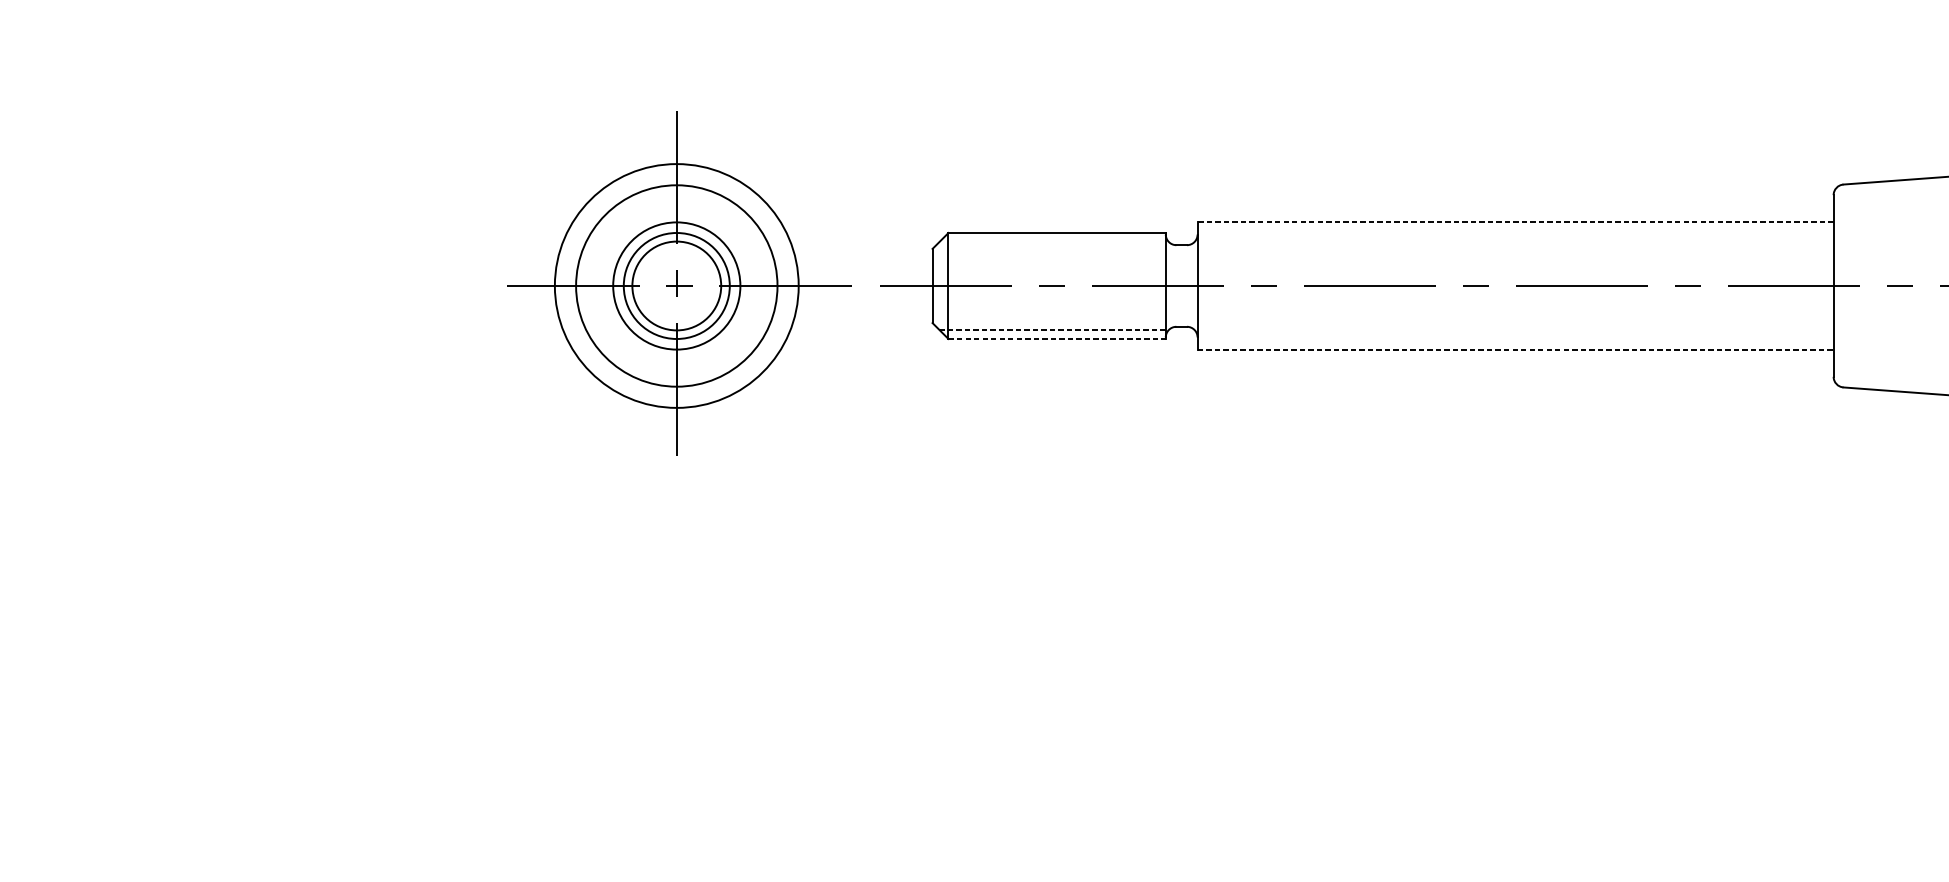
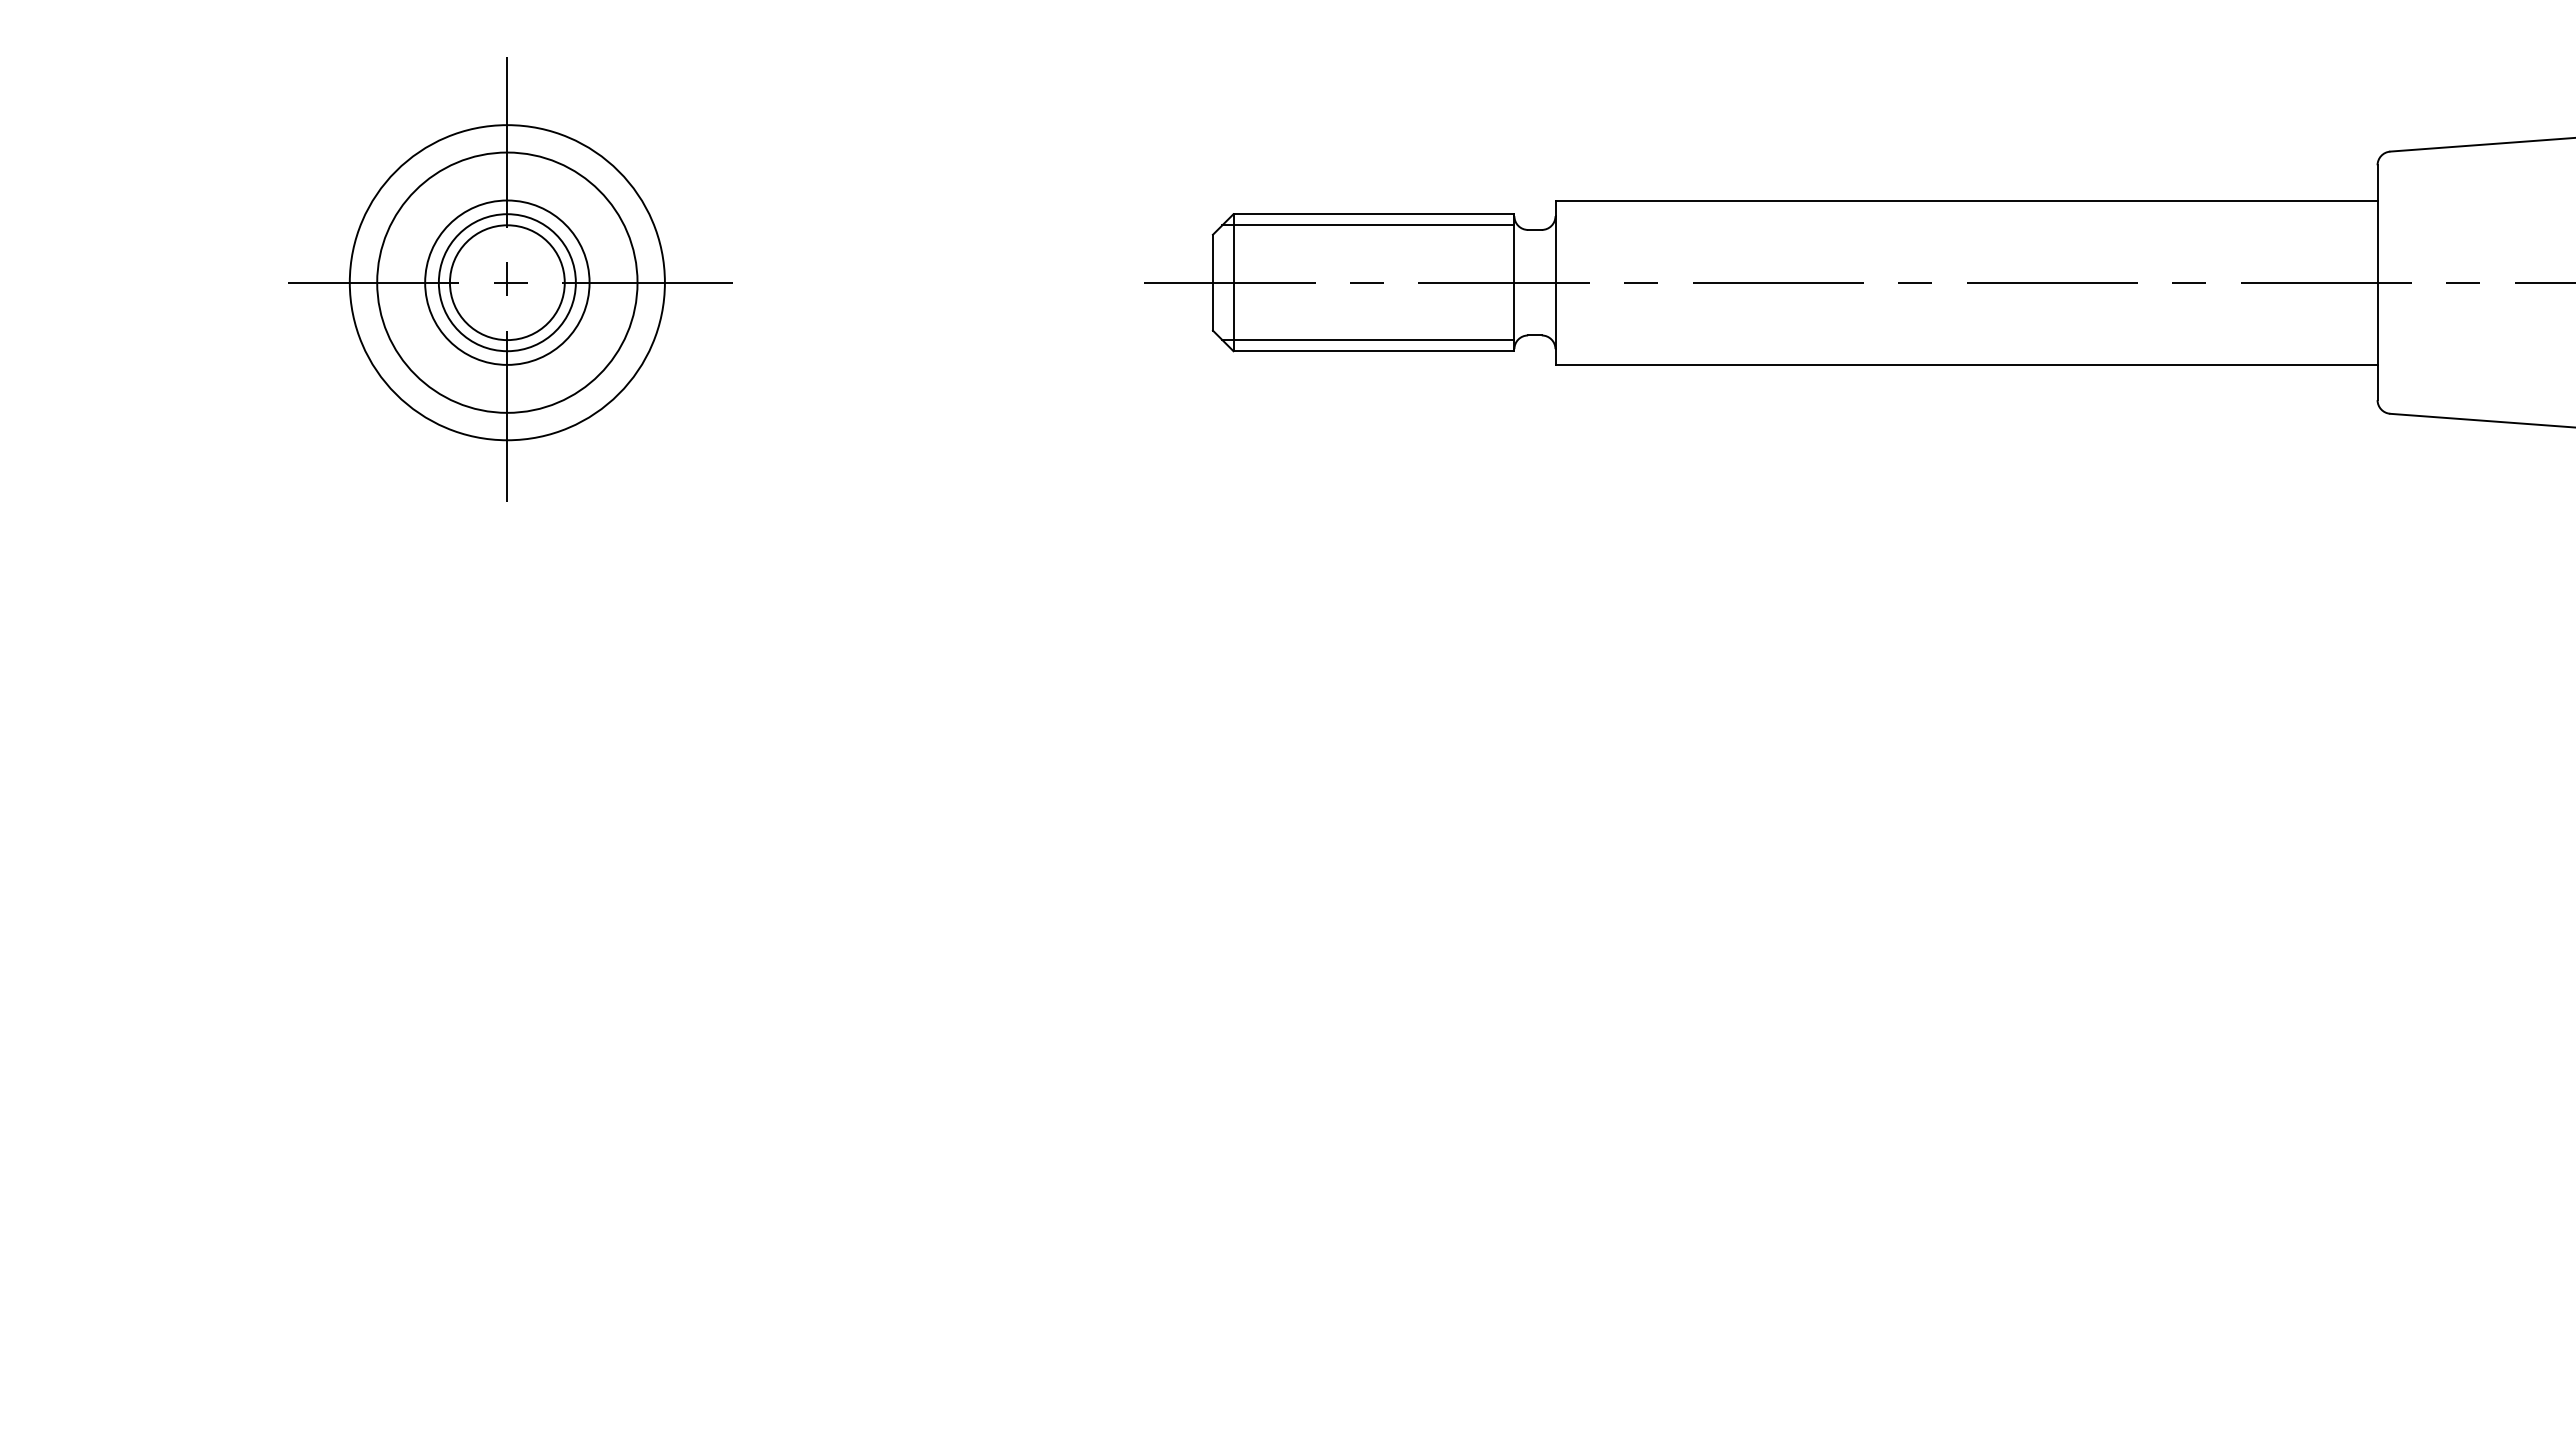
line: (1515, 222) -> (1966, 200), dashed -> solid
line: (1052, 241) -> (1368, 225), added
part: (679, 283) -> (510, 279), moved
line: (1052, 330) -> (1368, 340), dashed -> solid
line: (1057, 339) -> (1374, 351), dashed -> solid
line: (1516, 349) -> (1967, 364), dashed -> solid

